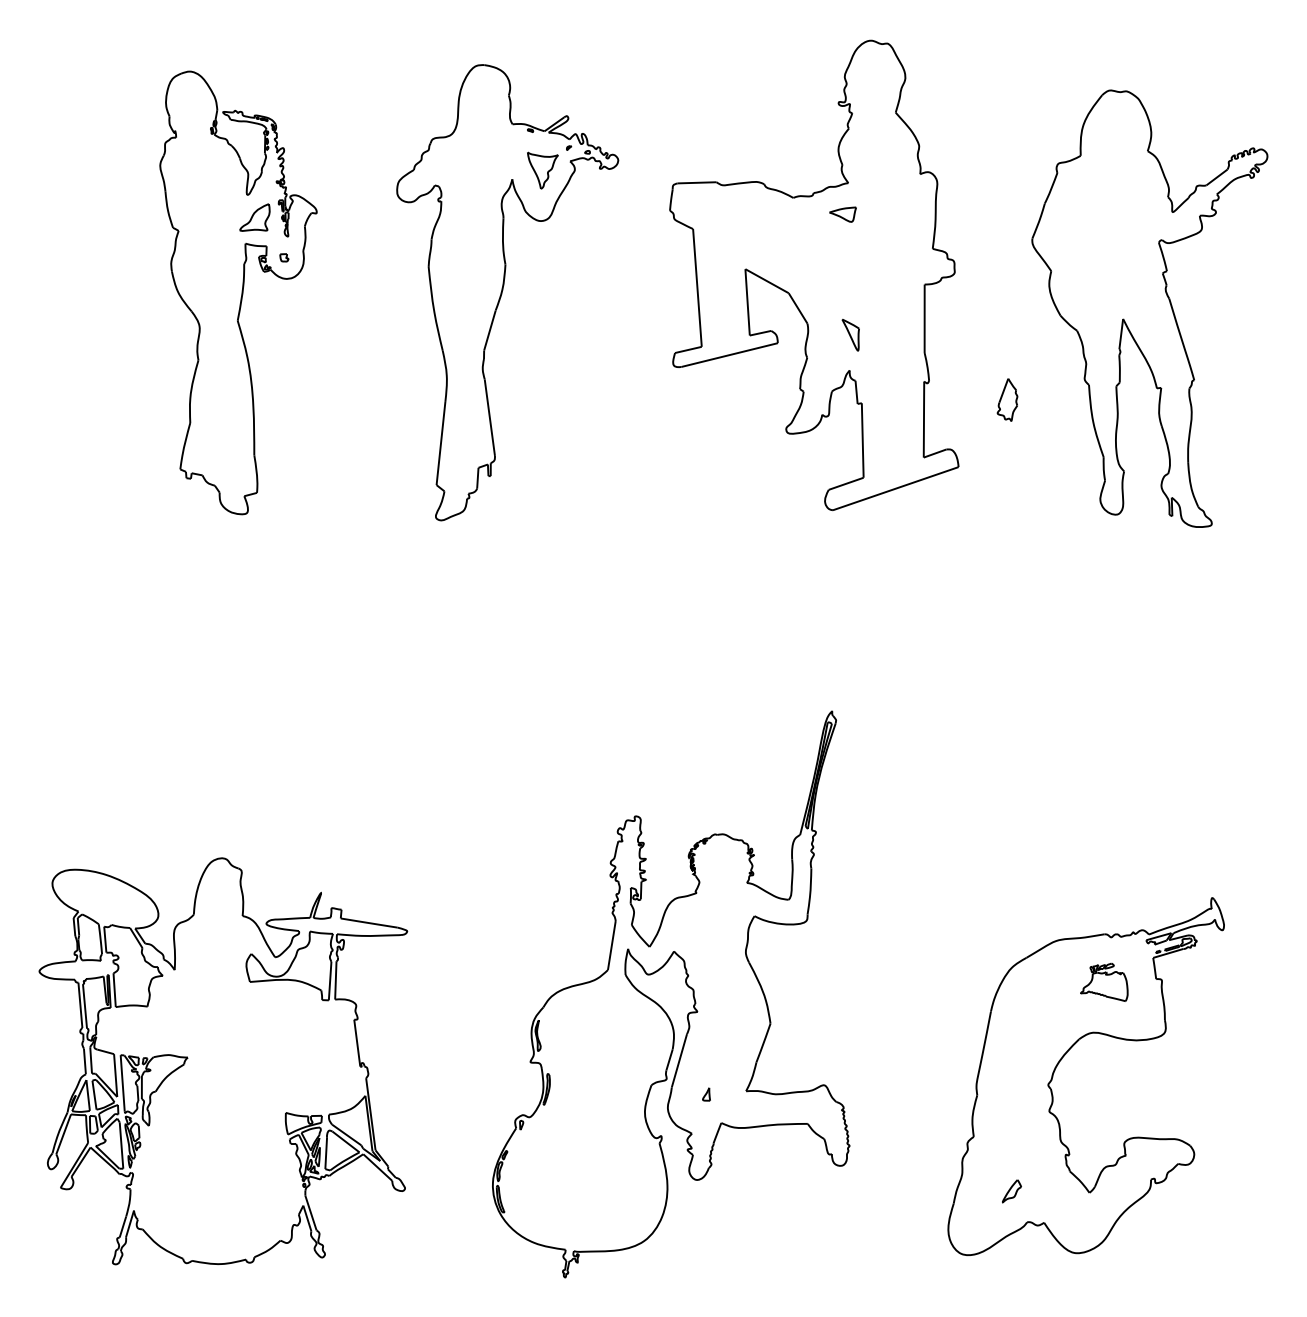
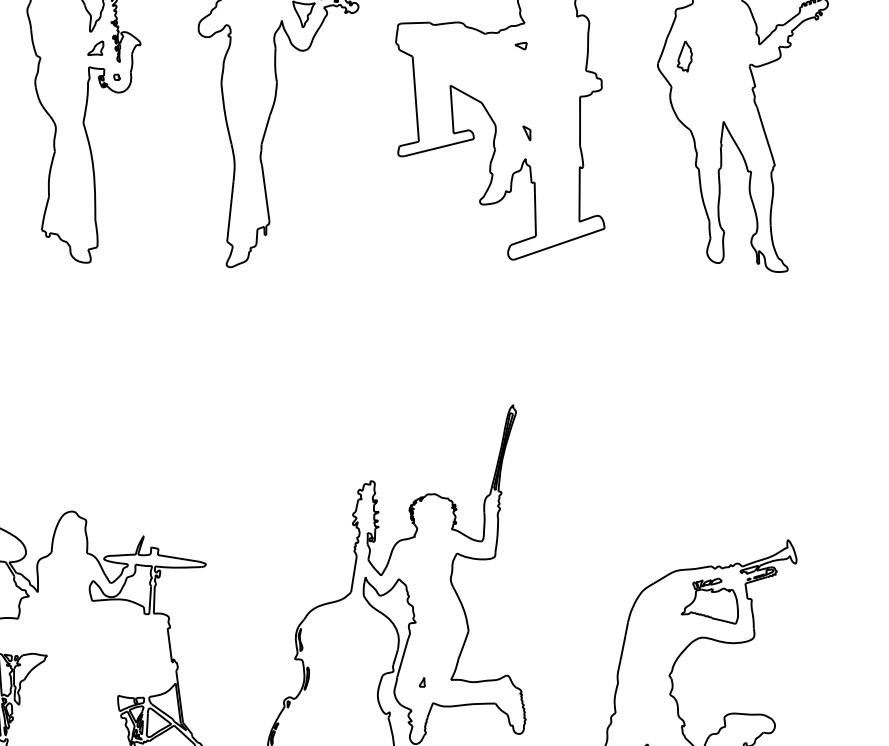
part: (842, 214) -> (520, 46), size x0.62
part: (254, 217) -> (95, 48), size x0.71
part: (851, 334) -> (527, 132), size x0.62
part: (1007, 399) -> (684, 56), moved
part: (1104, 982) -> (710, 601), size x1.67

